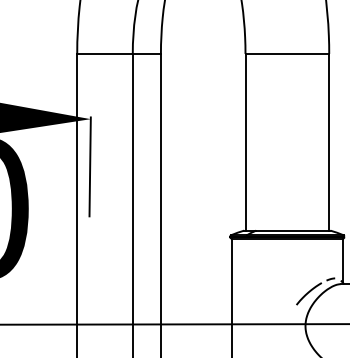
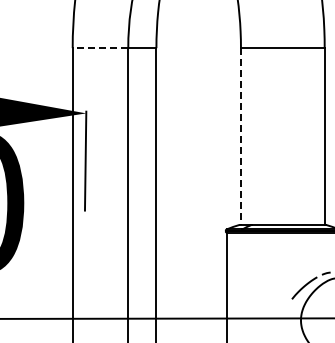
line: (105, 53) -> (100, 47), solid -> dashed
line: (245, 142) -> (240, 136), solid -> dashed

